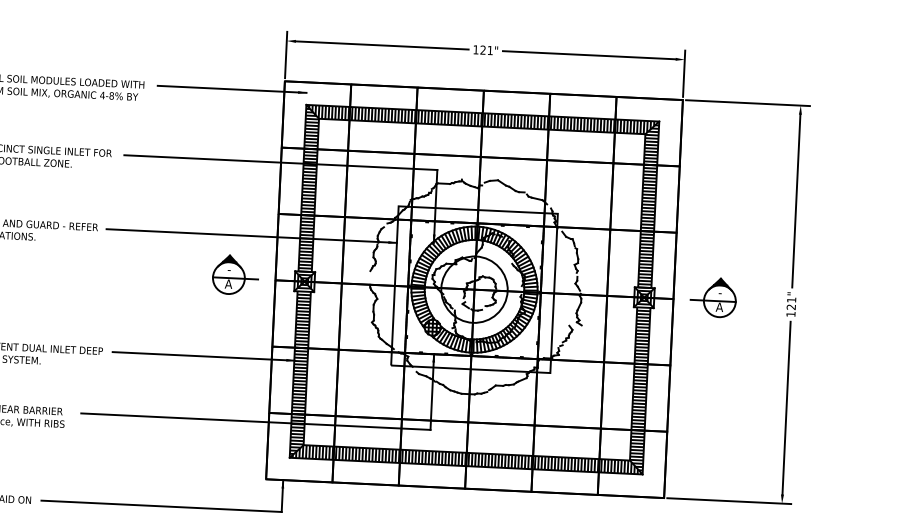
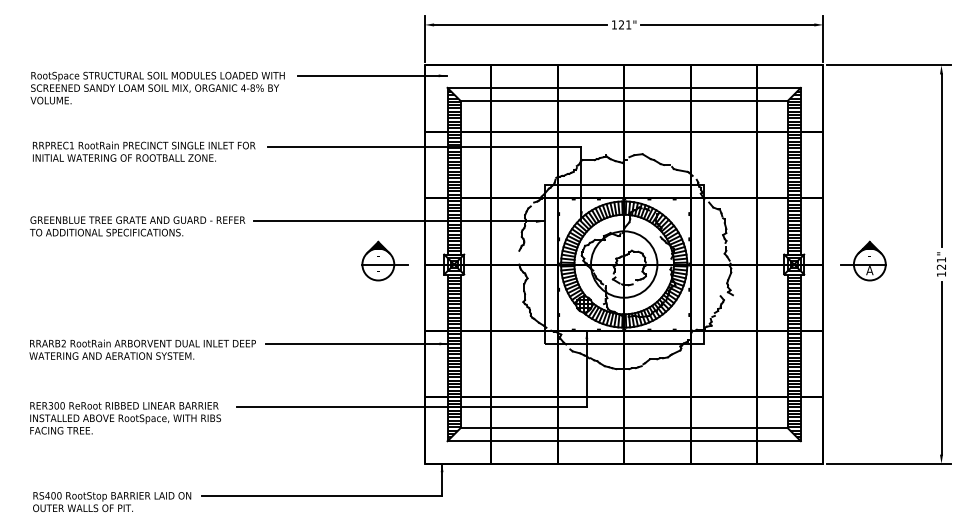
hatch: (482, 119) -> (624, 94), removed
text: (227, 284) -> (377, 270), A -> -
hatch: (466, 459) -> (624, 434), removed

